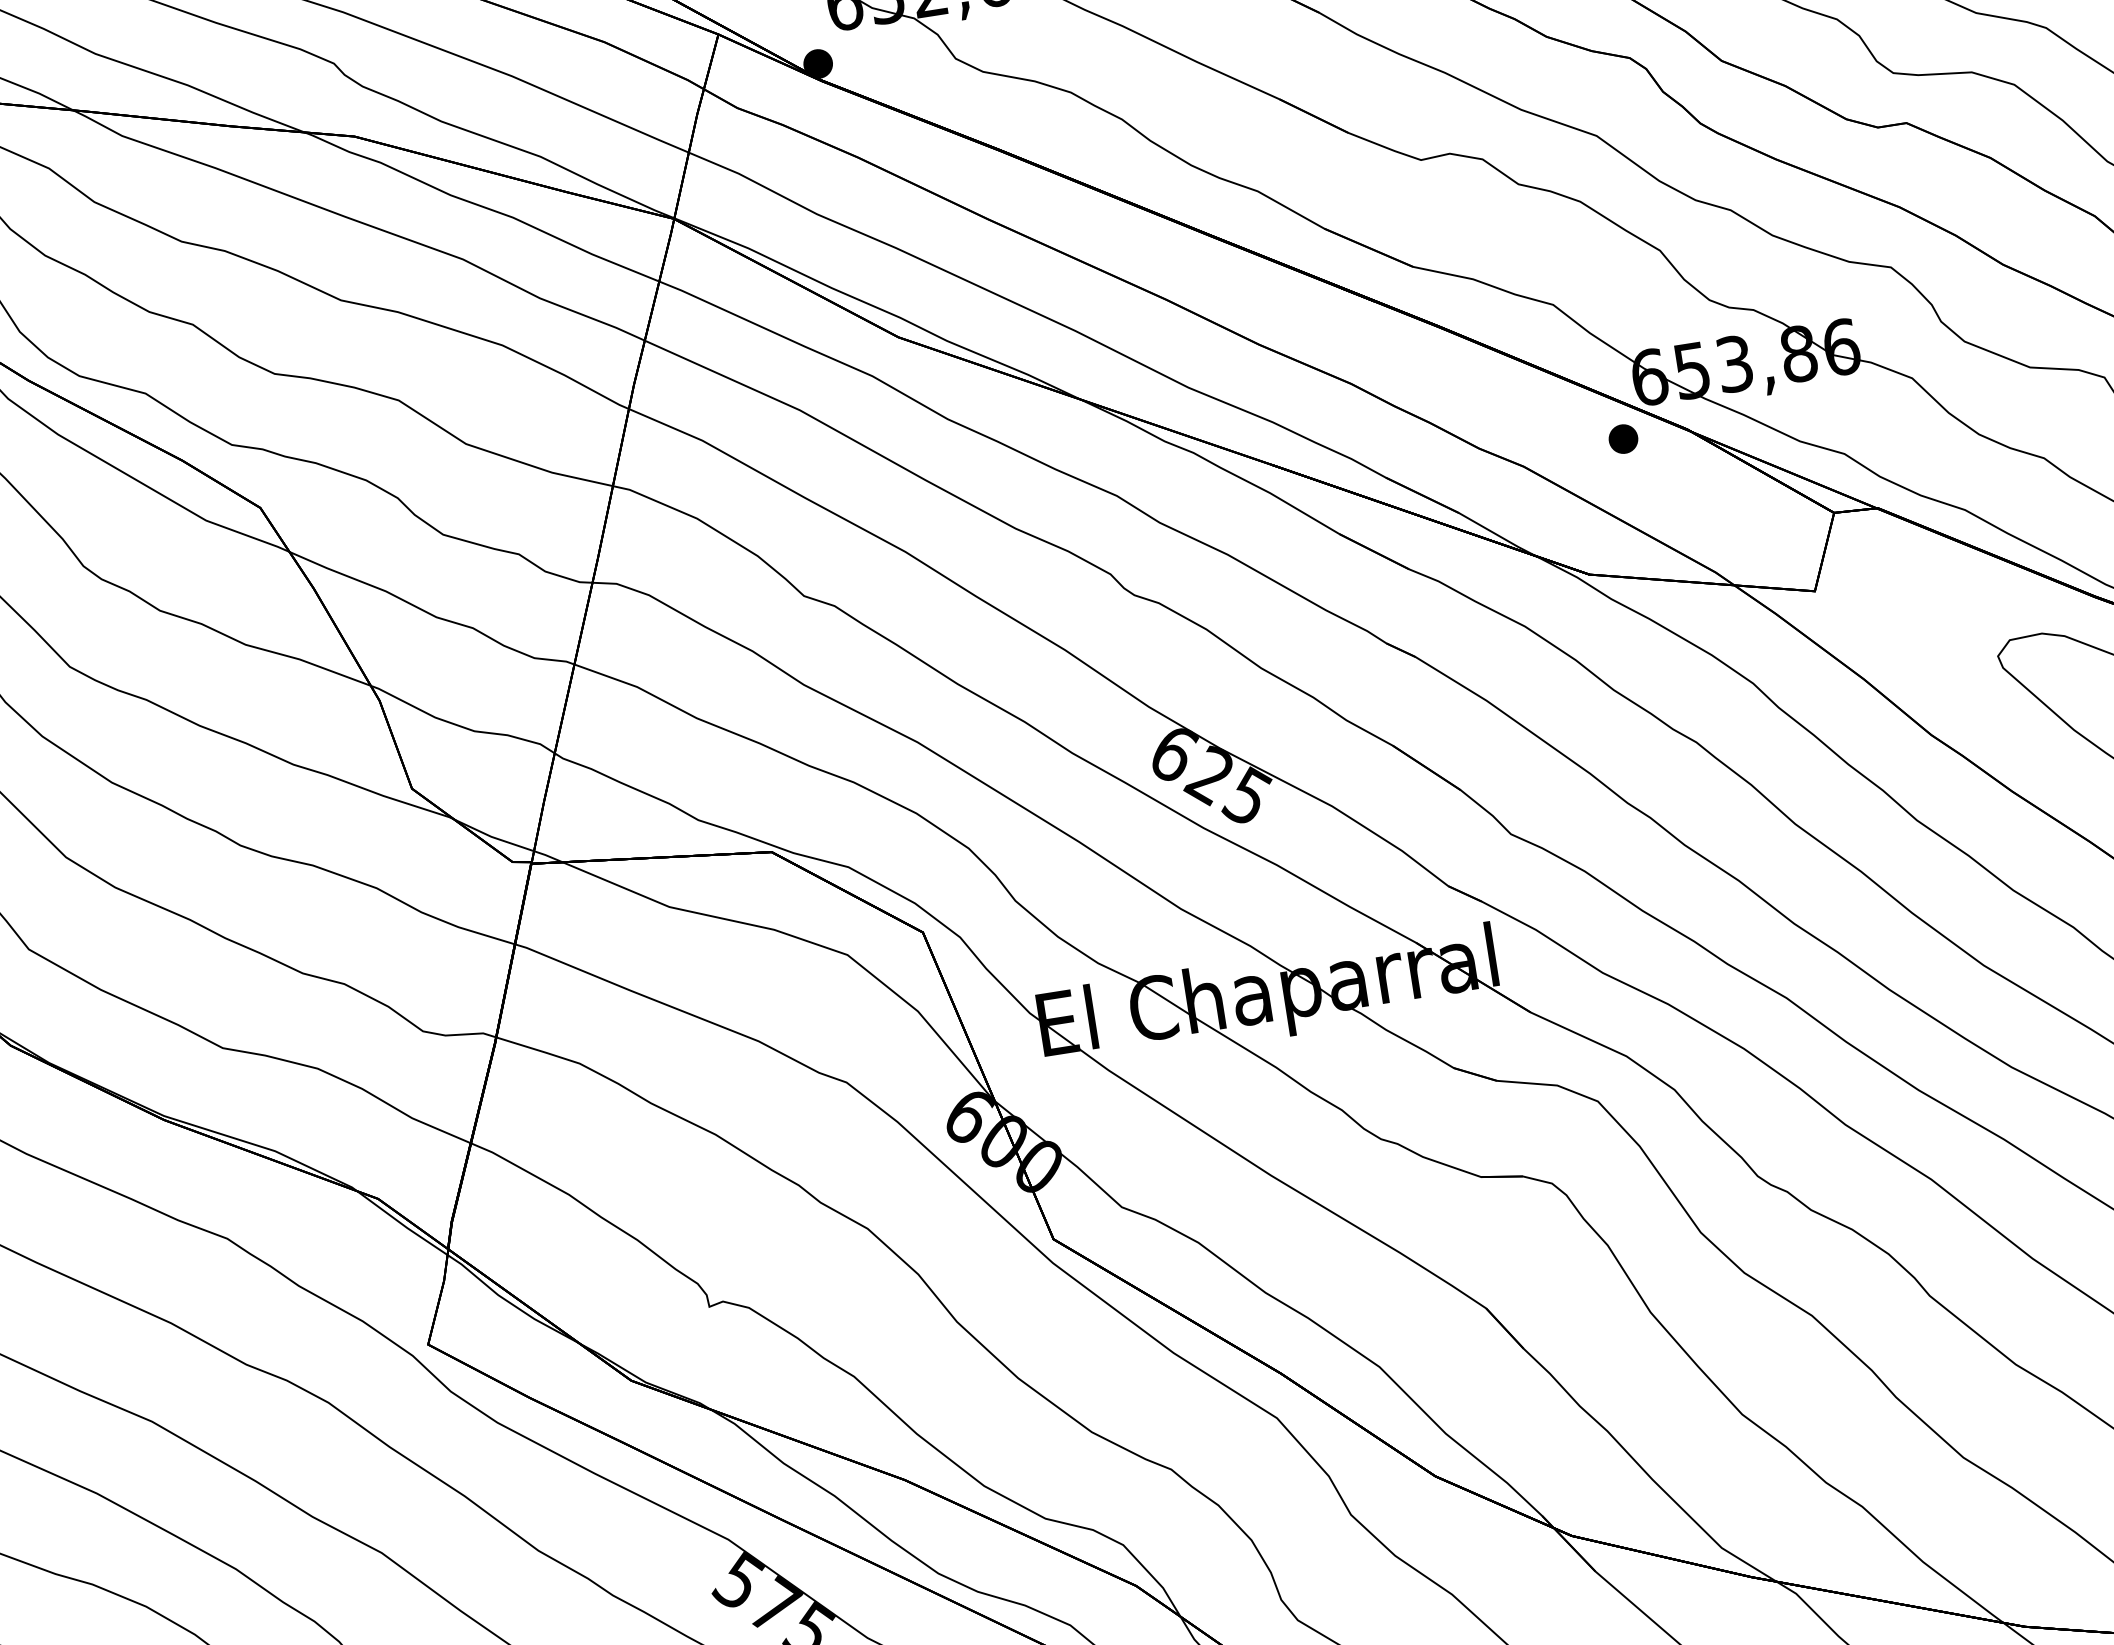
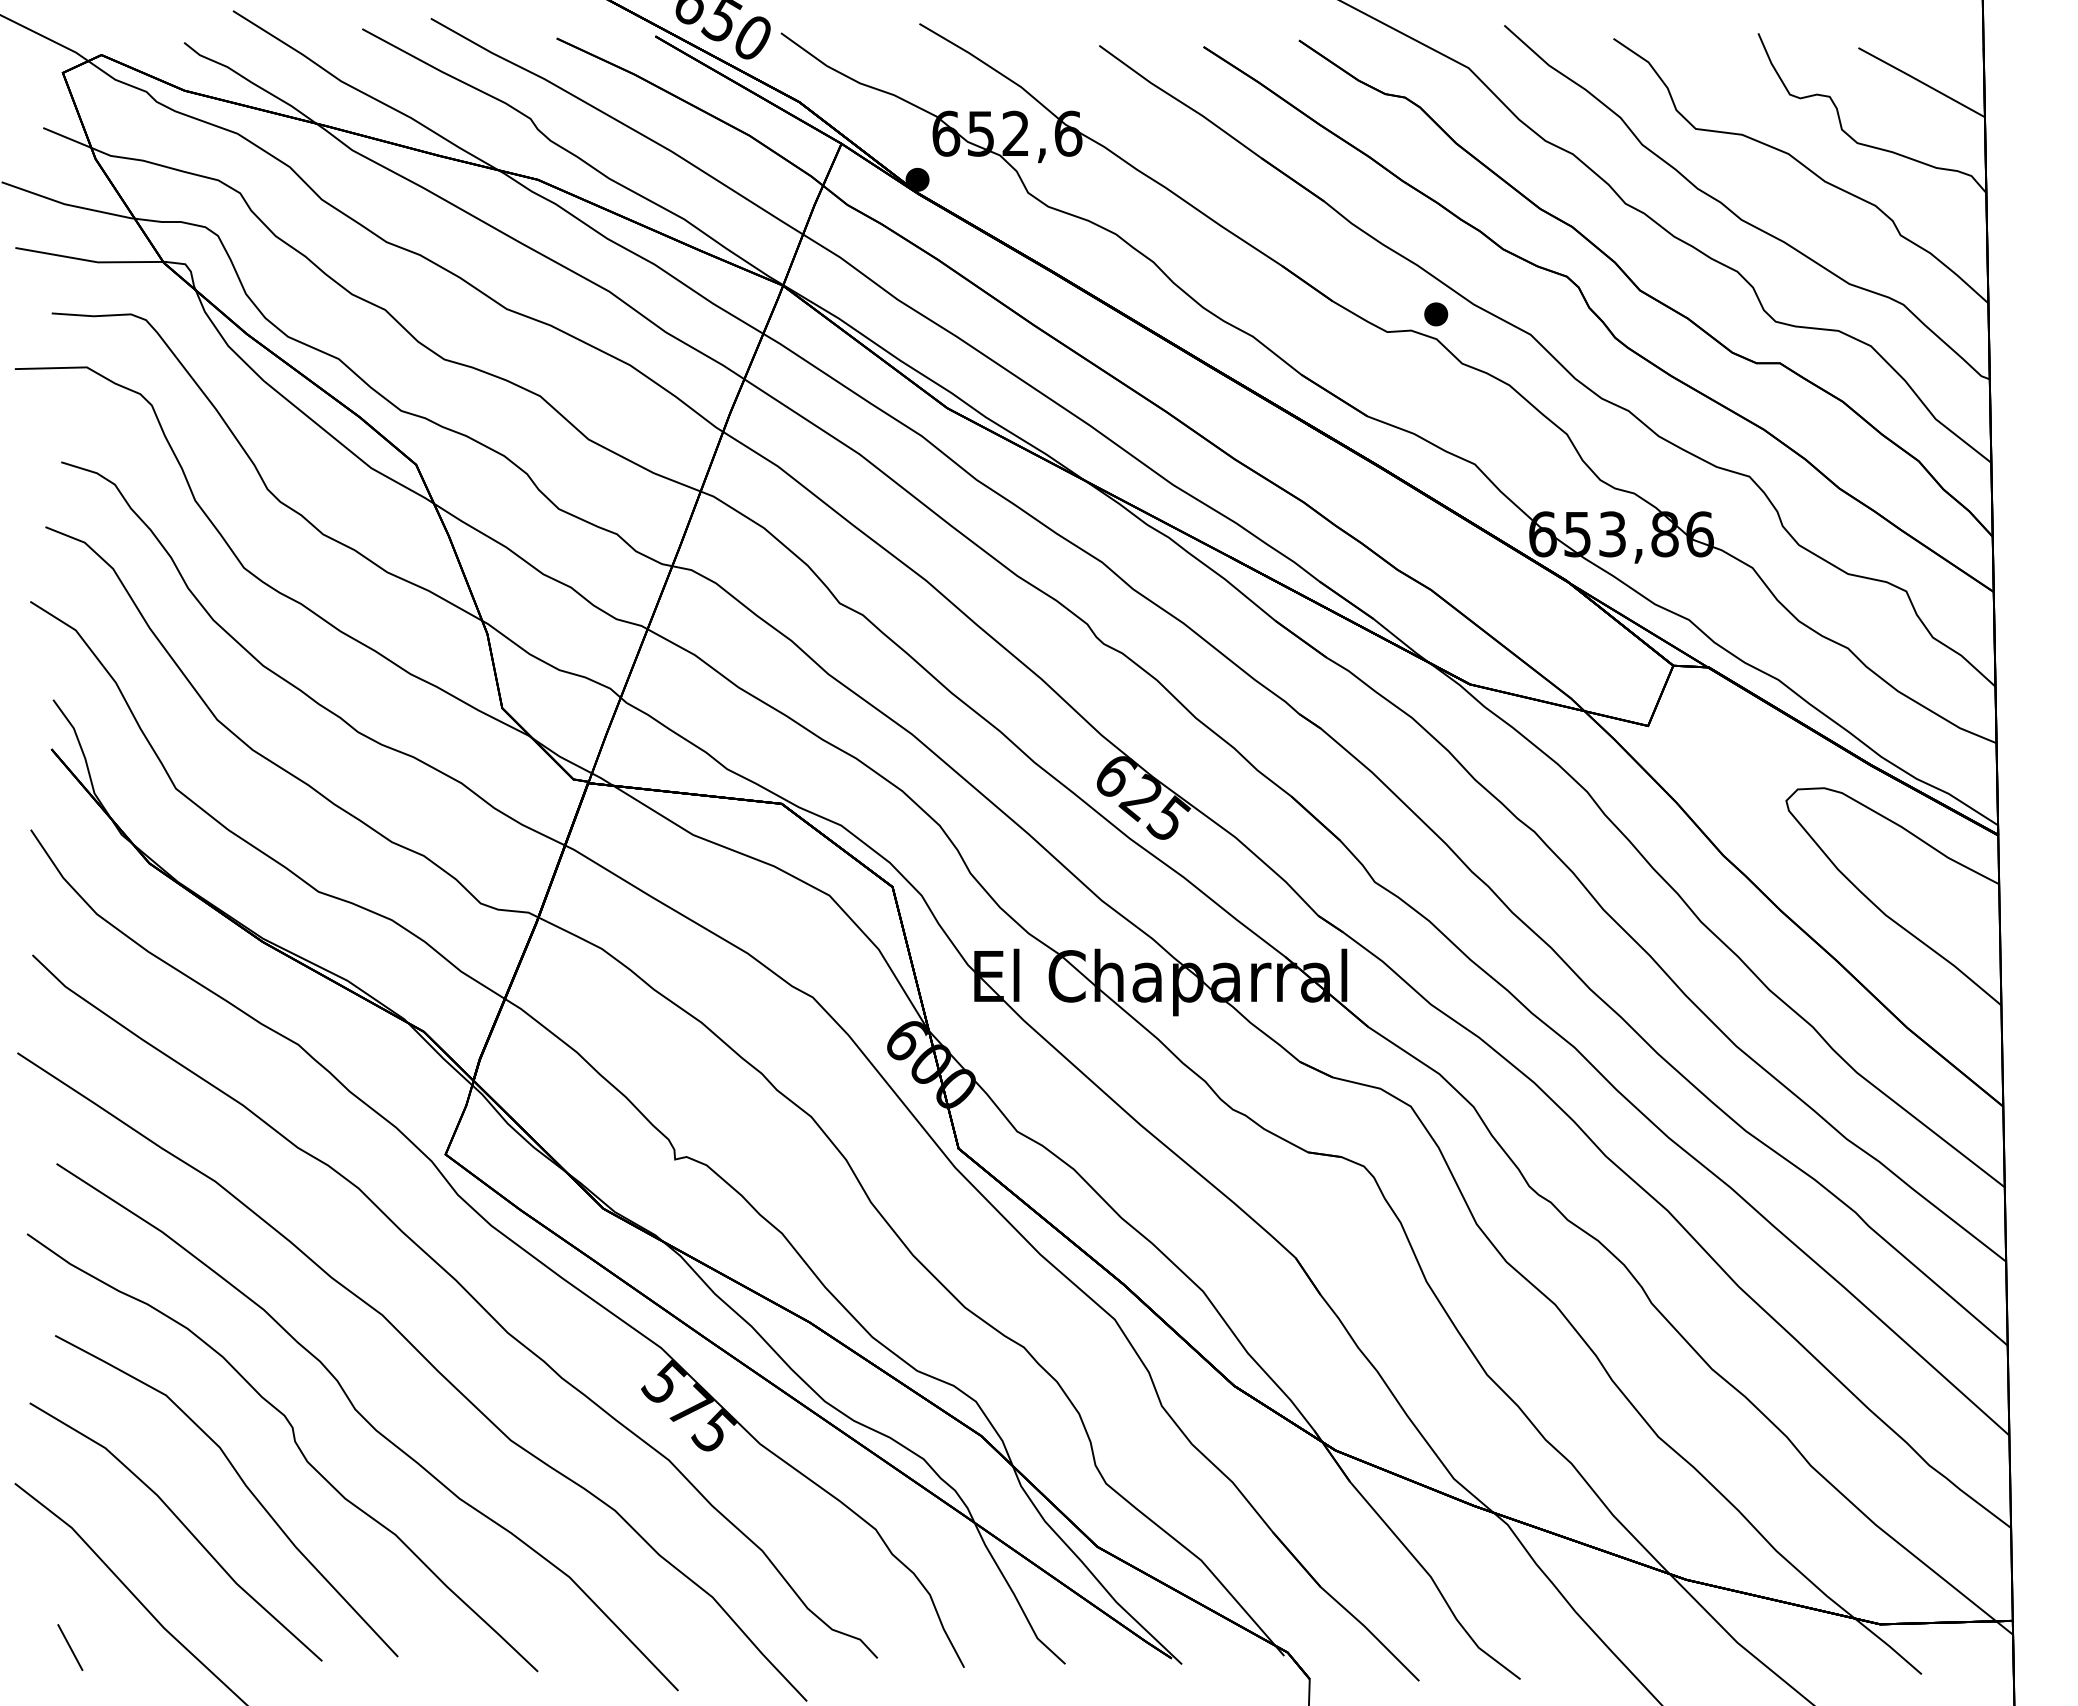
part: (1623, 439) -> (1436, 314), moved

